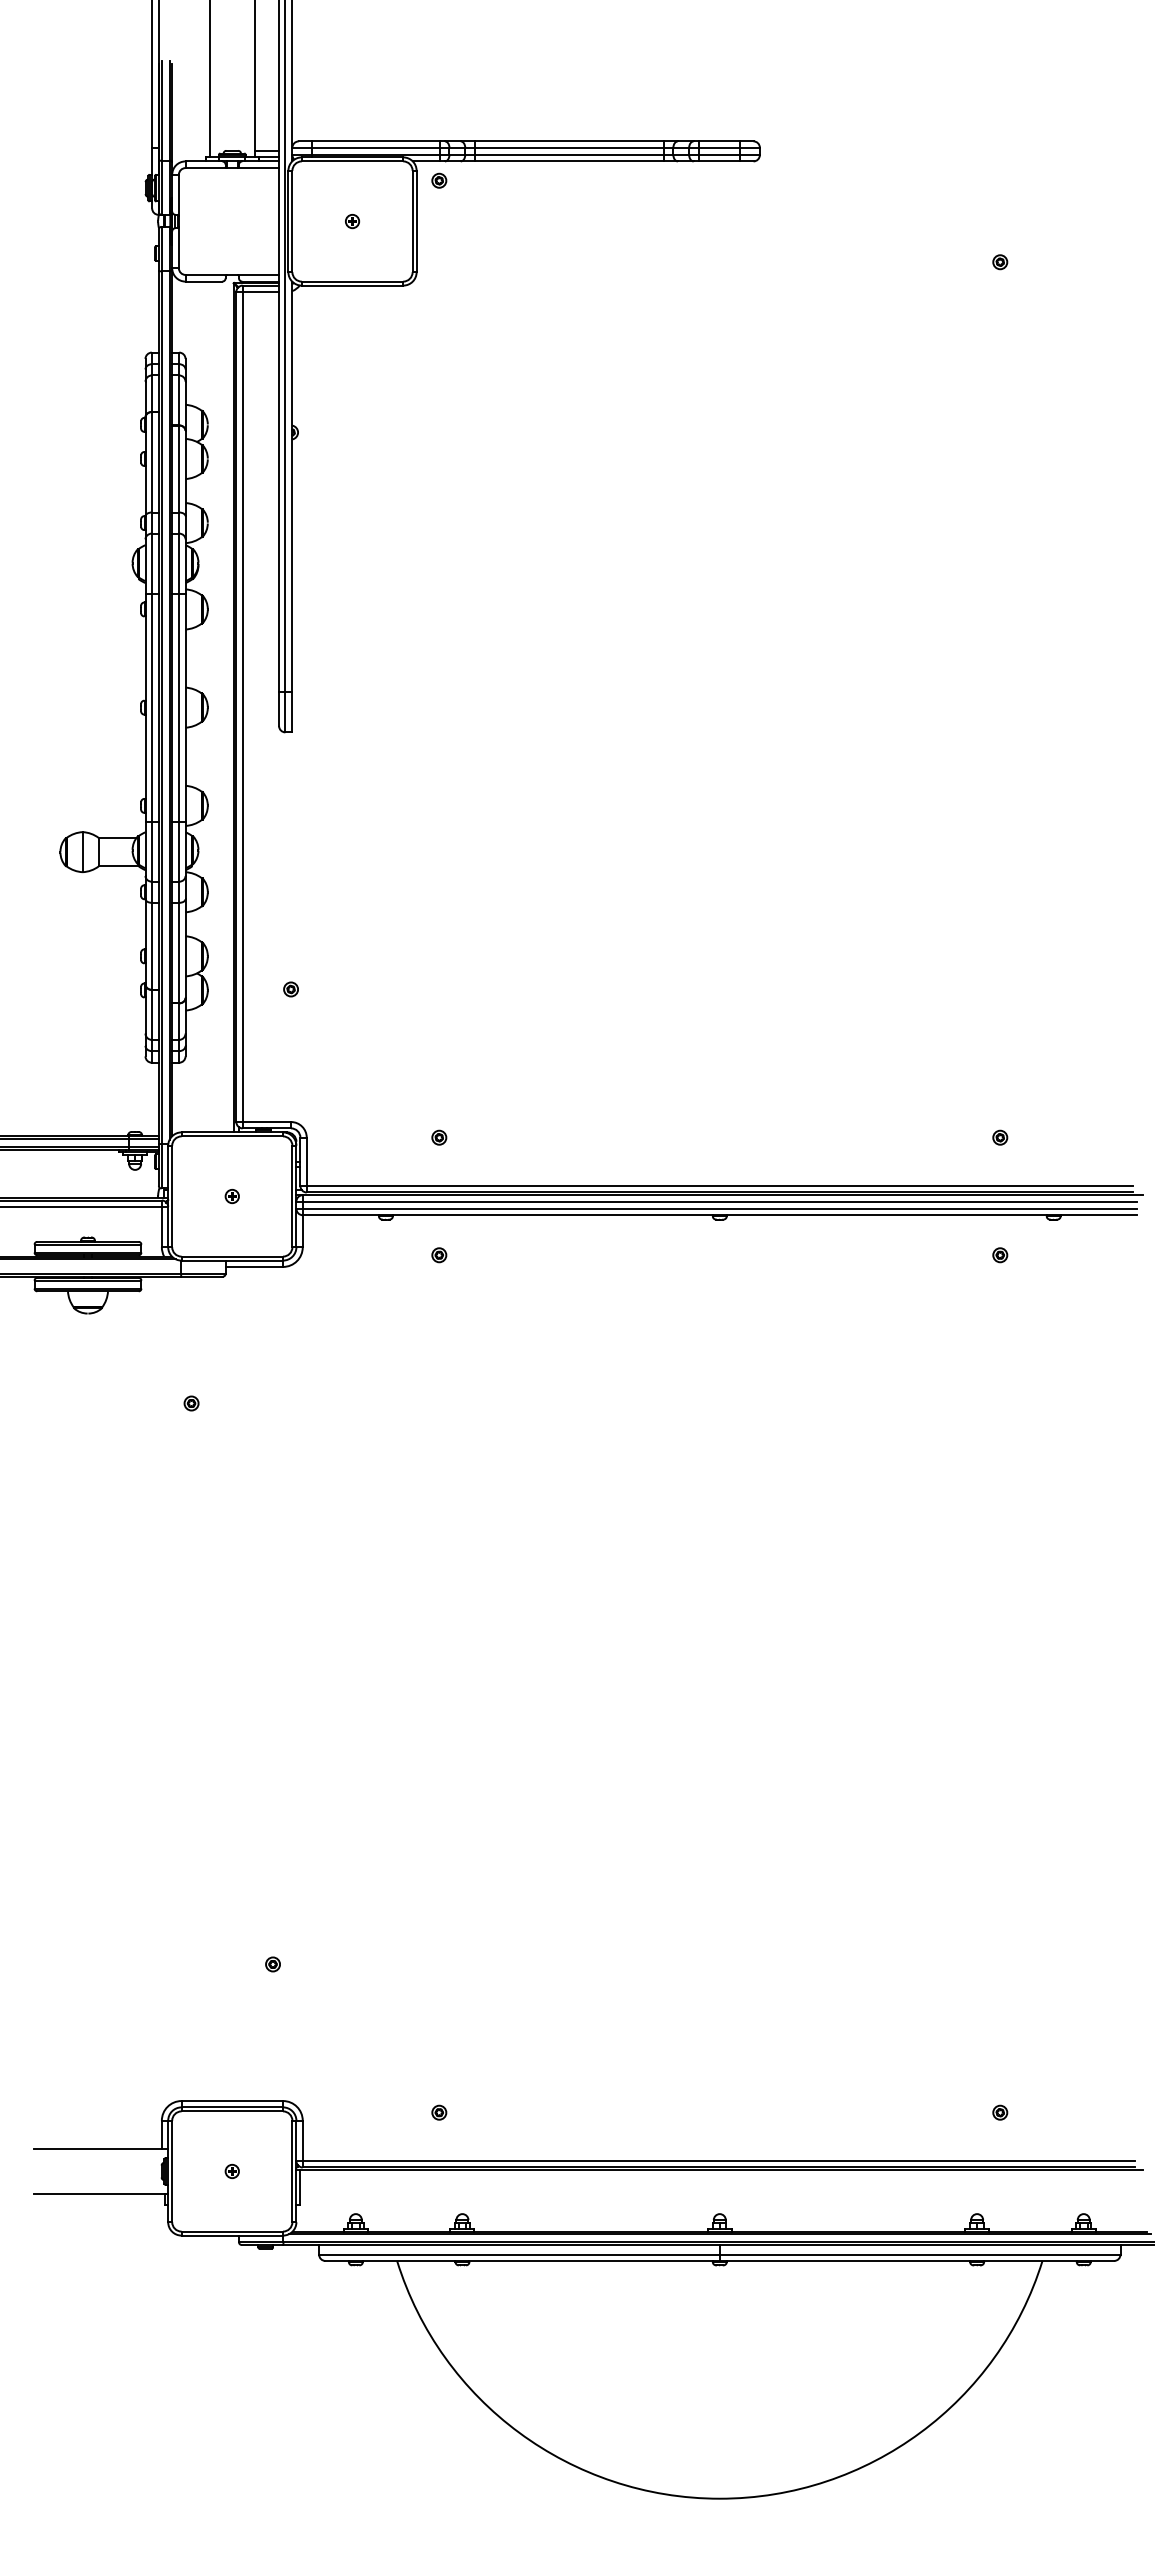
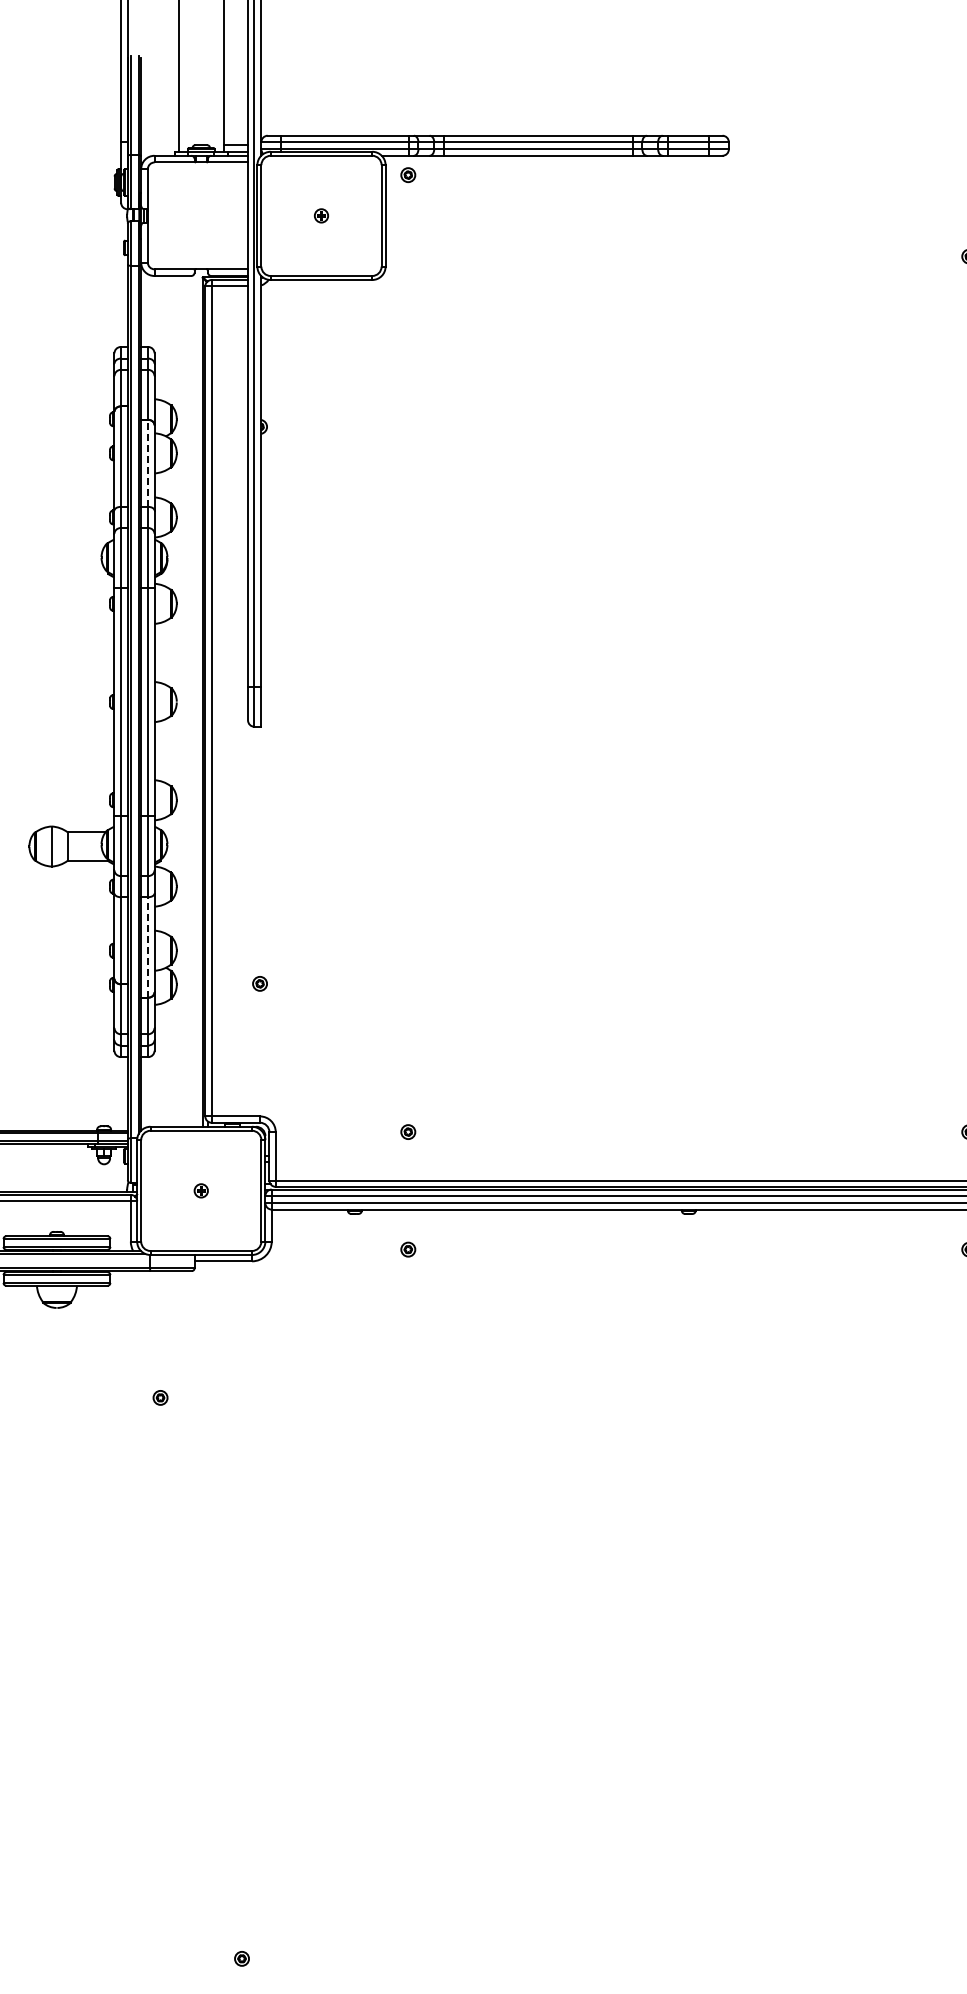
line: (179, 468) -> (148, 462), solid -> dashed
line: (179, 952) -> (148, 946), solid -> dashed

